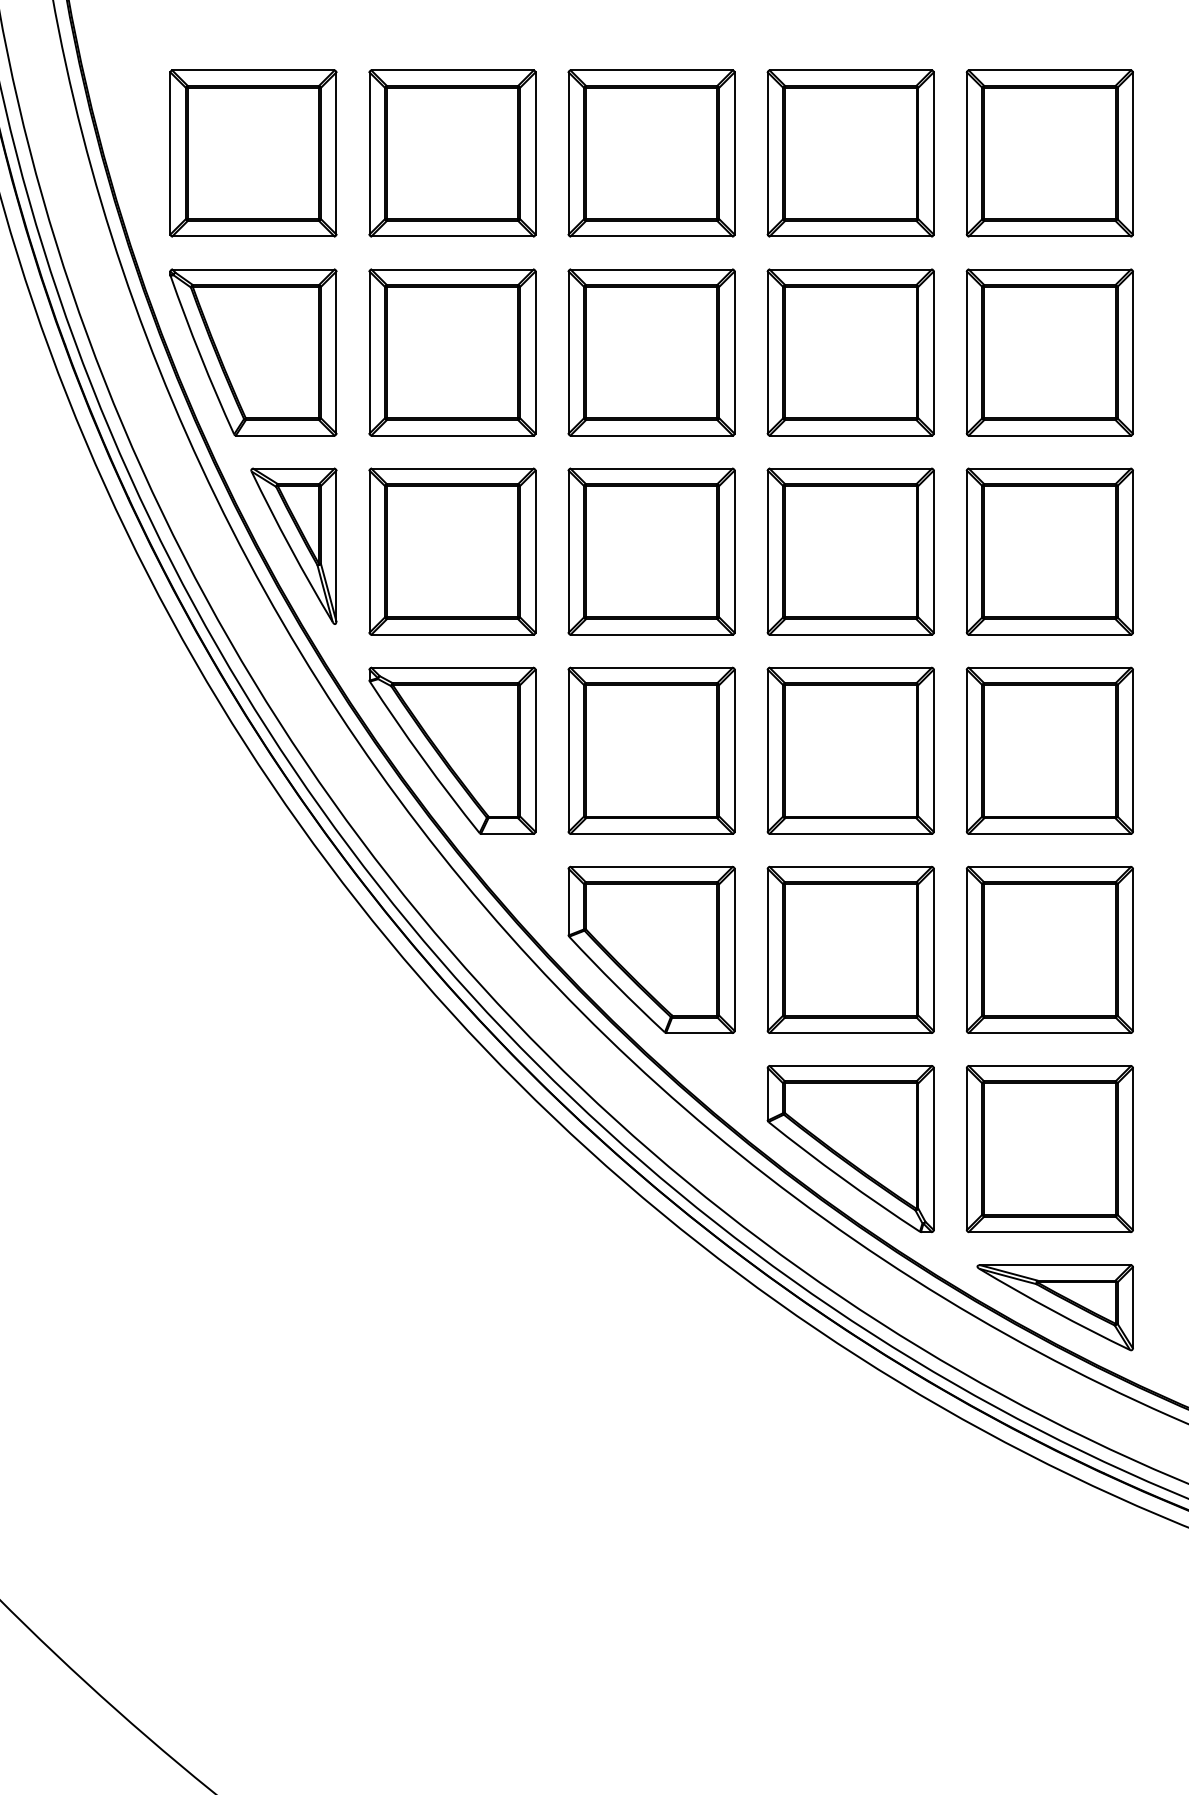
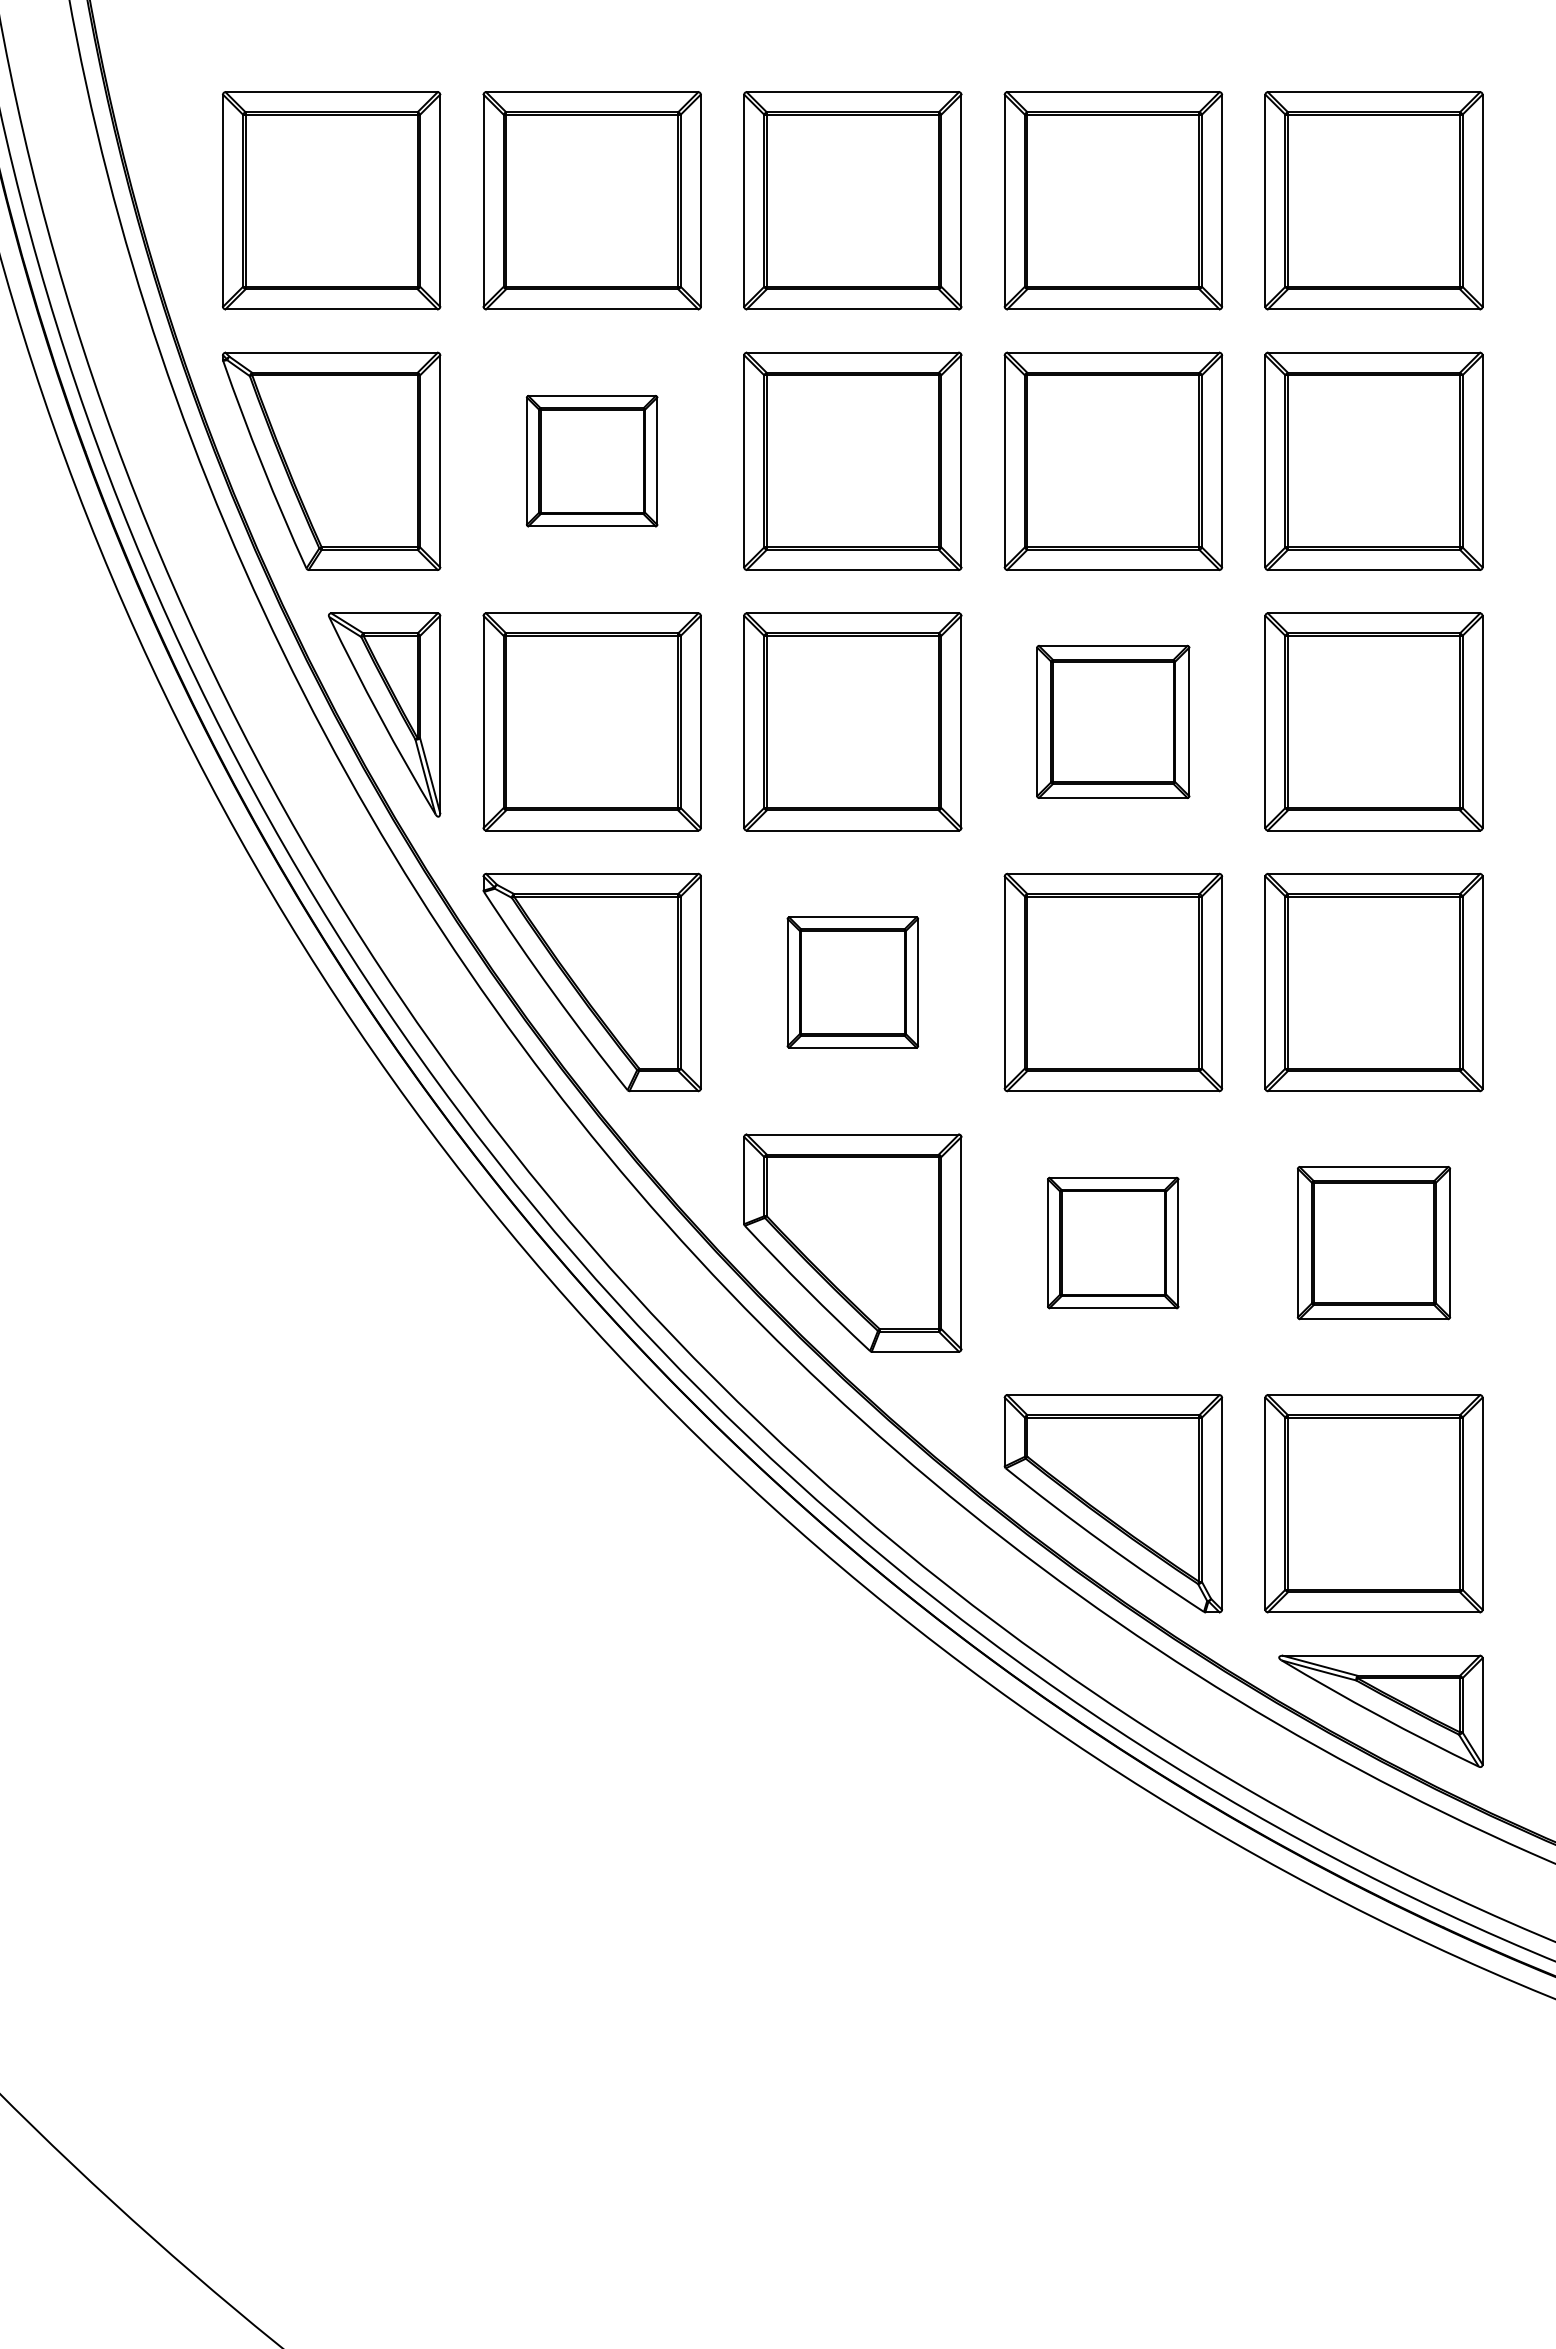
part: (451, 351) -> (591, 460), size x0.6
part: (850, 551) -> (1112, 721), size x0.7
part: (651, 750) -> (852, 982), size x0.6
part: (850, 949) -> (1112, 1242), size x0.6
part: (1049, 949) -> (1373, 1242), size x0.7

